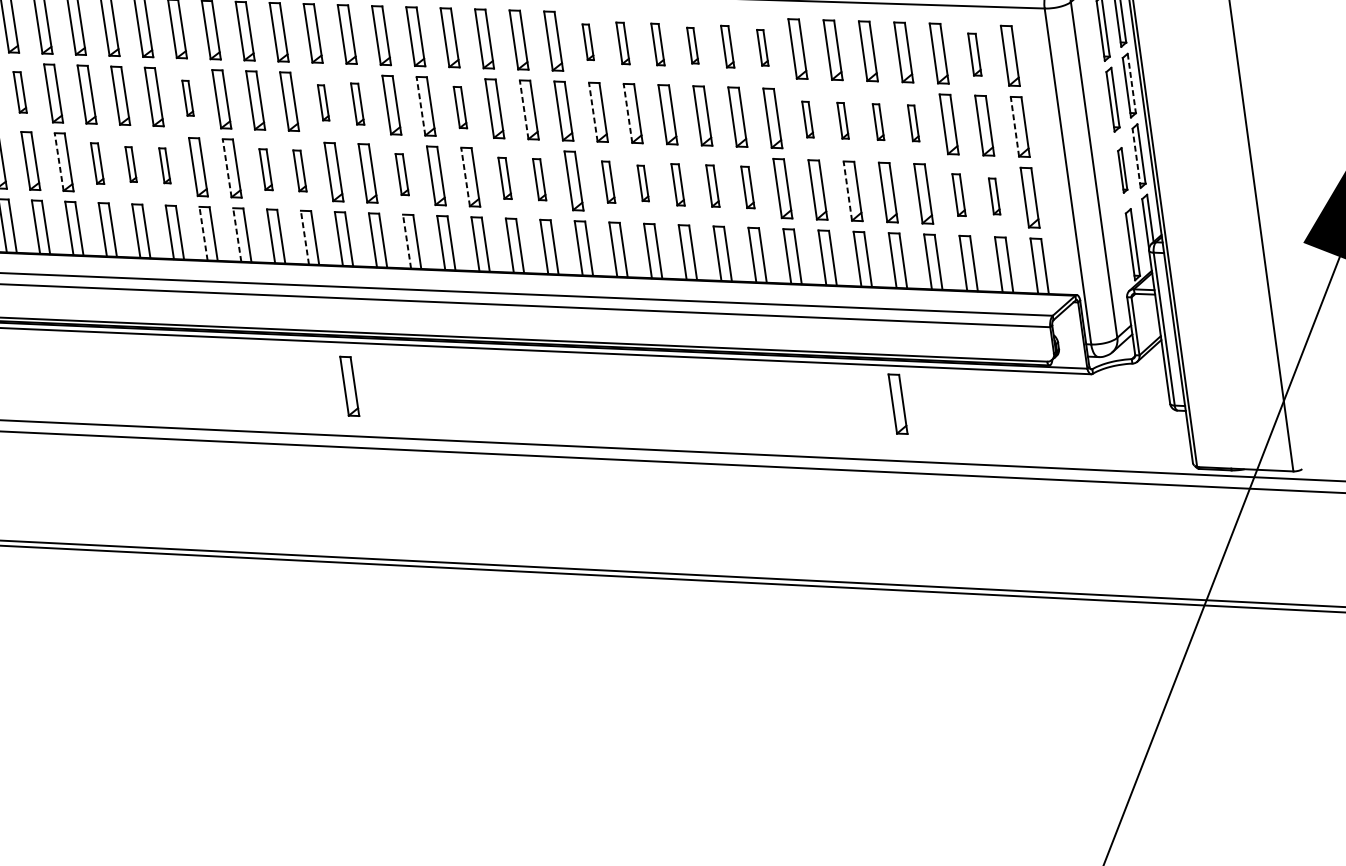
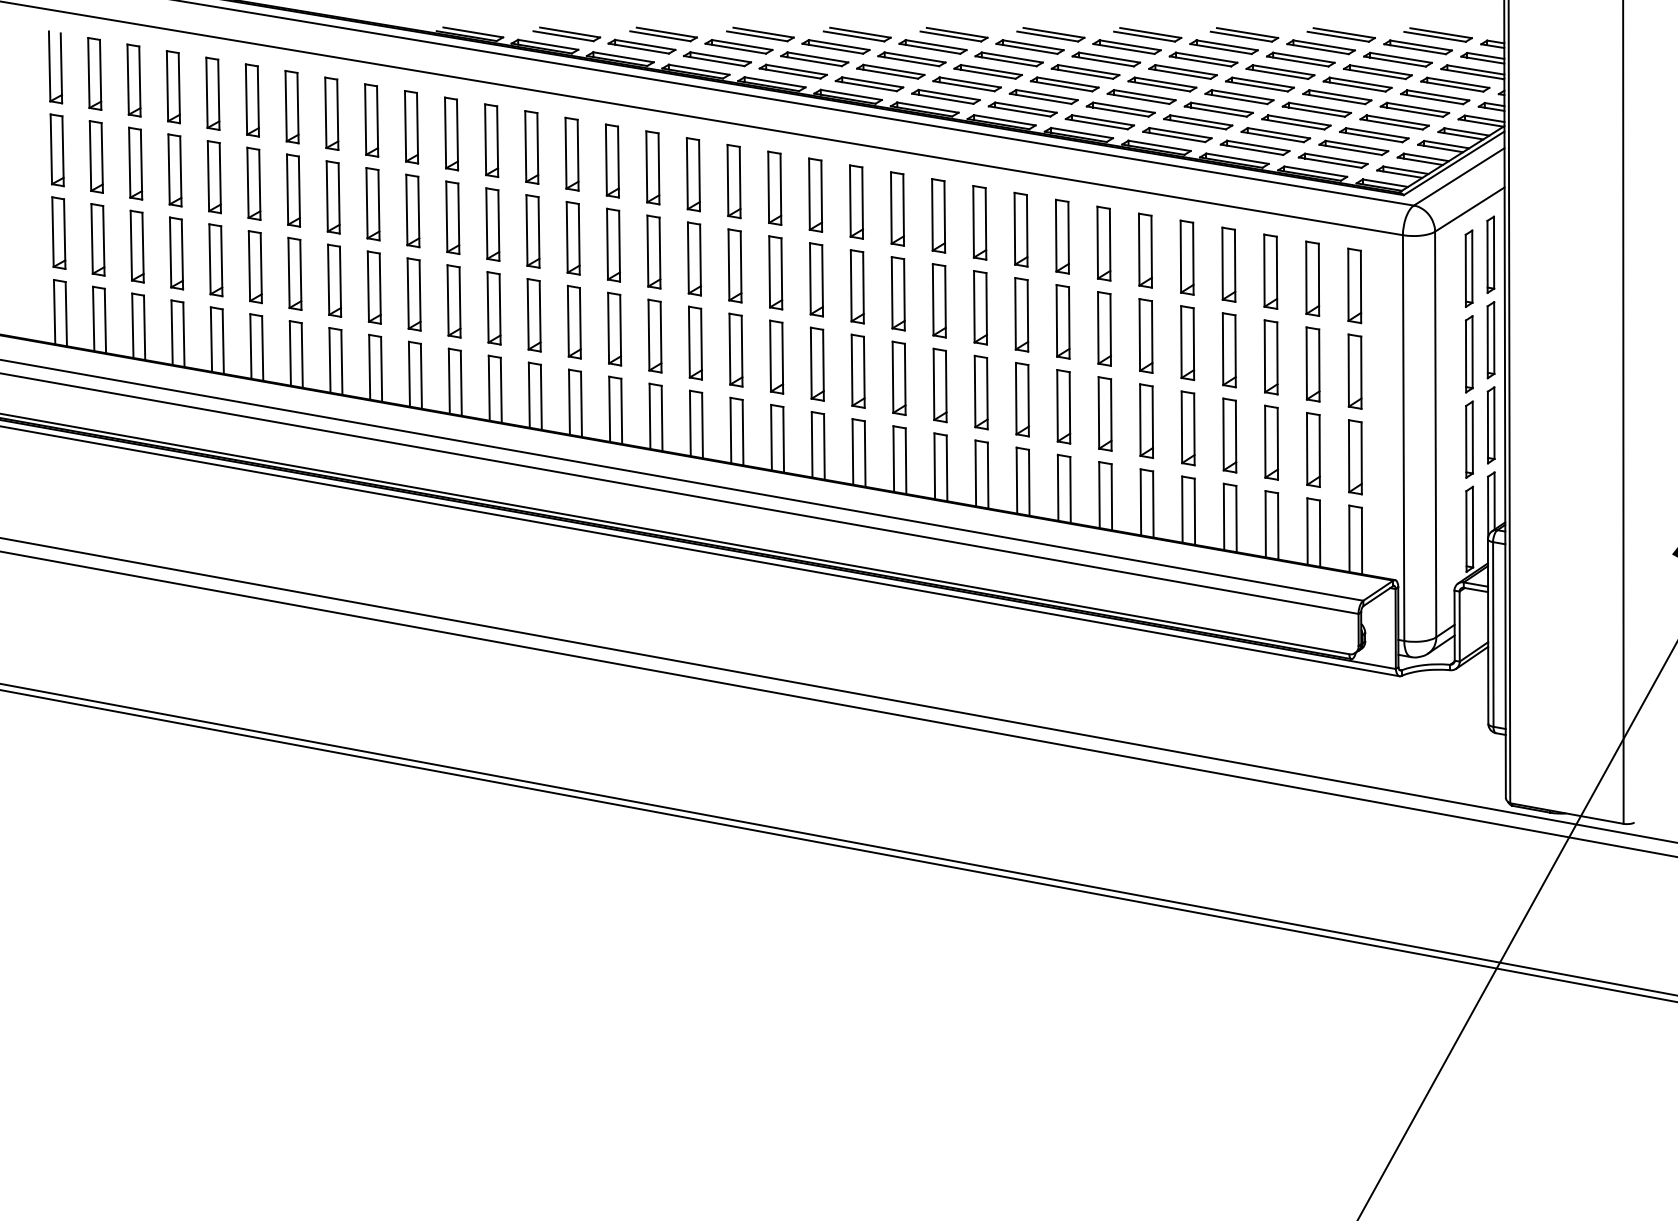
part: (588, 41) -> (856, 201), size x1.67
part: (622, 43) -> (897, 208), size x1.43
part: (657, 44) -> (938, 215), size x1.43
part: (692, 45) -> (979, 222), size x1.67
part: (727, 46) -> (1020, 229), size x1.43
part: (762, 47) -> (1062, 236), size x1.67
part: (974, 54) -> (1312, 278), size x1.43
line: (1132, 83) -> (1494, 338), dashed -> solid
part: (19, 92) -> (174, 170), size x1.43
part: (187, 98) -> (372, 204), size x1.67
part: (323, 102) -> (532, 231), size x1.67
part: (357, 104) -> (572, 238), size x1.43
line: (420, 105) -> (647, 250), dashed -> solid
part: (460, 107) -> (694, 258), size x1.43
line: (524, 109) -> (769, 271), dashed -> solid
line: (593, 111) -> (851, 285), dashed -> solid
line: (628, 113) -> (892, 292), dashed -> solid
part: (807, 119) -> (1104, 328), size x1.67
part: (842, 120) -> (1145, 335), size x1.67
part: (878, 122) -> (1187, 343), size x1.67
part: (913, 123) -> (1228, 350), size x1.67
line: (1014, 126) -> (1348, 370), dashed -> solid
line: (1136, 158) -> (1487, 427), dashed -> solid
line: (59, 162) -> (210, 259), dashed -> solid
part: (96, 163) -> (254, 267), size x1.43
part: (130, 164) -> (294, 273), size x1.67
part: (164, 165) -> (334, 280), size x1.67
line: (227, 168) -> (408, 293), dashed -> solid
part: (265, 169) -> (453, 301), size x1.43
part: (1122, 170) -> (1469, 439), size x1.43
part: (299, 171) -> (493, 308), size x1.43
part: (402, 174) -> (614, 328), size x1.43
line: (465, 176) -> (689, 341), dashed -> solid
part: (504, 177) -> (735, 349), size x1.43
part: (539, 179) -> (776, 356), size x1.43
part: (607, 181) -> (857, 370), size x1.43
part: (642, 182) -> (898, 377), size x1.67
part: (677, 184) -> (939, 385), size x1.43
part: (712, 186) -> (980, 392), size x1.43
part: (747, 187) -> (1022, 399), size x1.43
line: (848, 191) -> (1140, 420), dashed -> solid
part: (959, 194) -> (1271, 442), size x1.43
part: (994, 196) -> (1313, 449), size x1.67
line: (203, 233) -> (369, 366), dashed -> solid
line: (237, 234) -> (409, 373), dashed -> solid
line: (305, 236) -> (489, 387), dashed -> solid
line: (406, 241) -> (609, 409), dashed -> solid
part: (349, 386) -> (518, 571), removed
part: (897, 403) -> (1165, 680), removed

